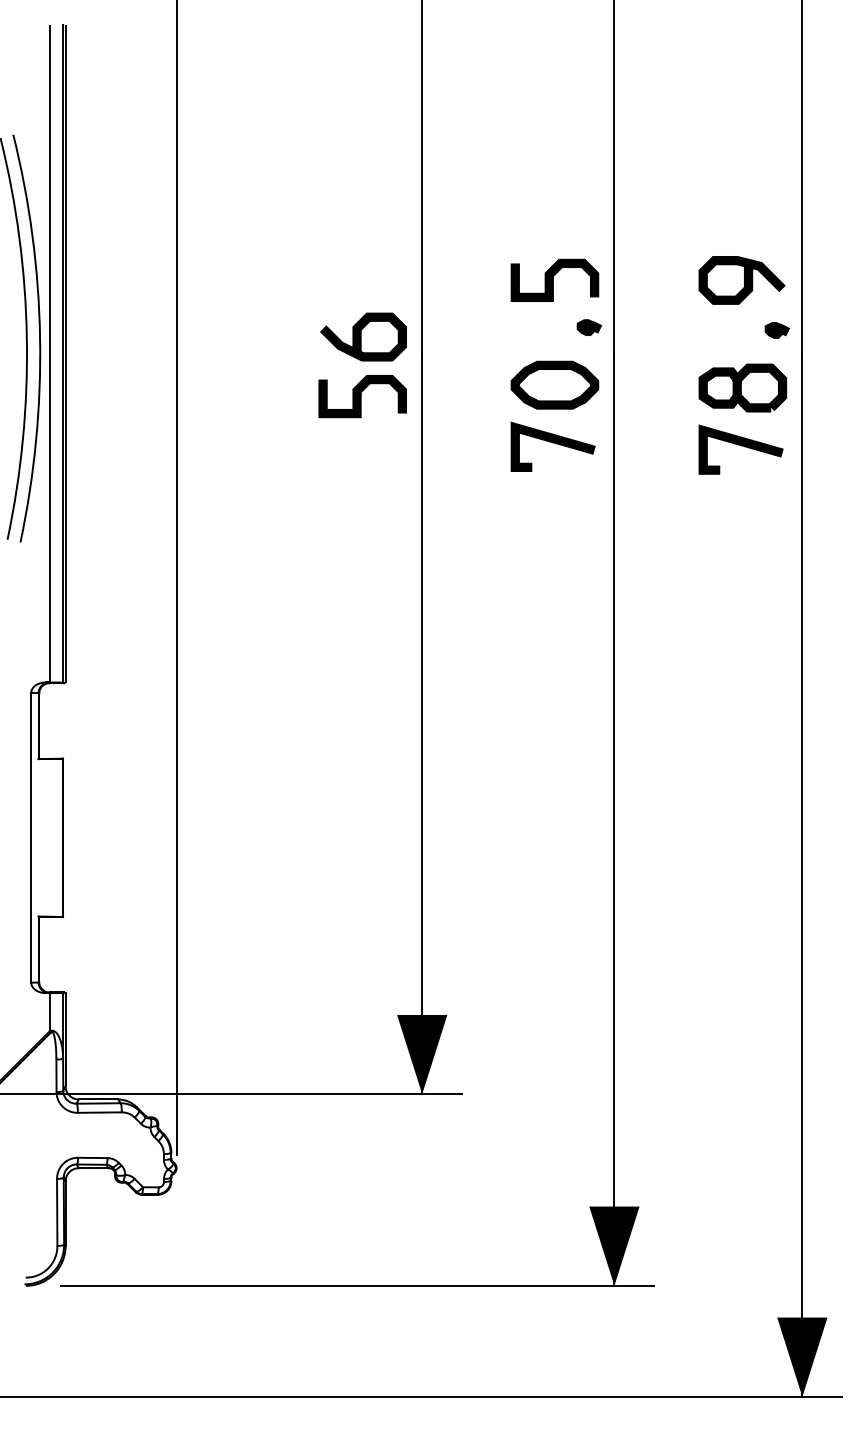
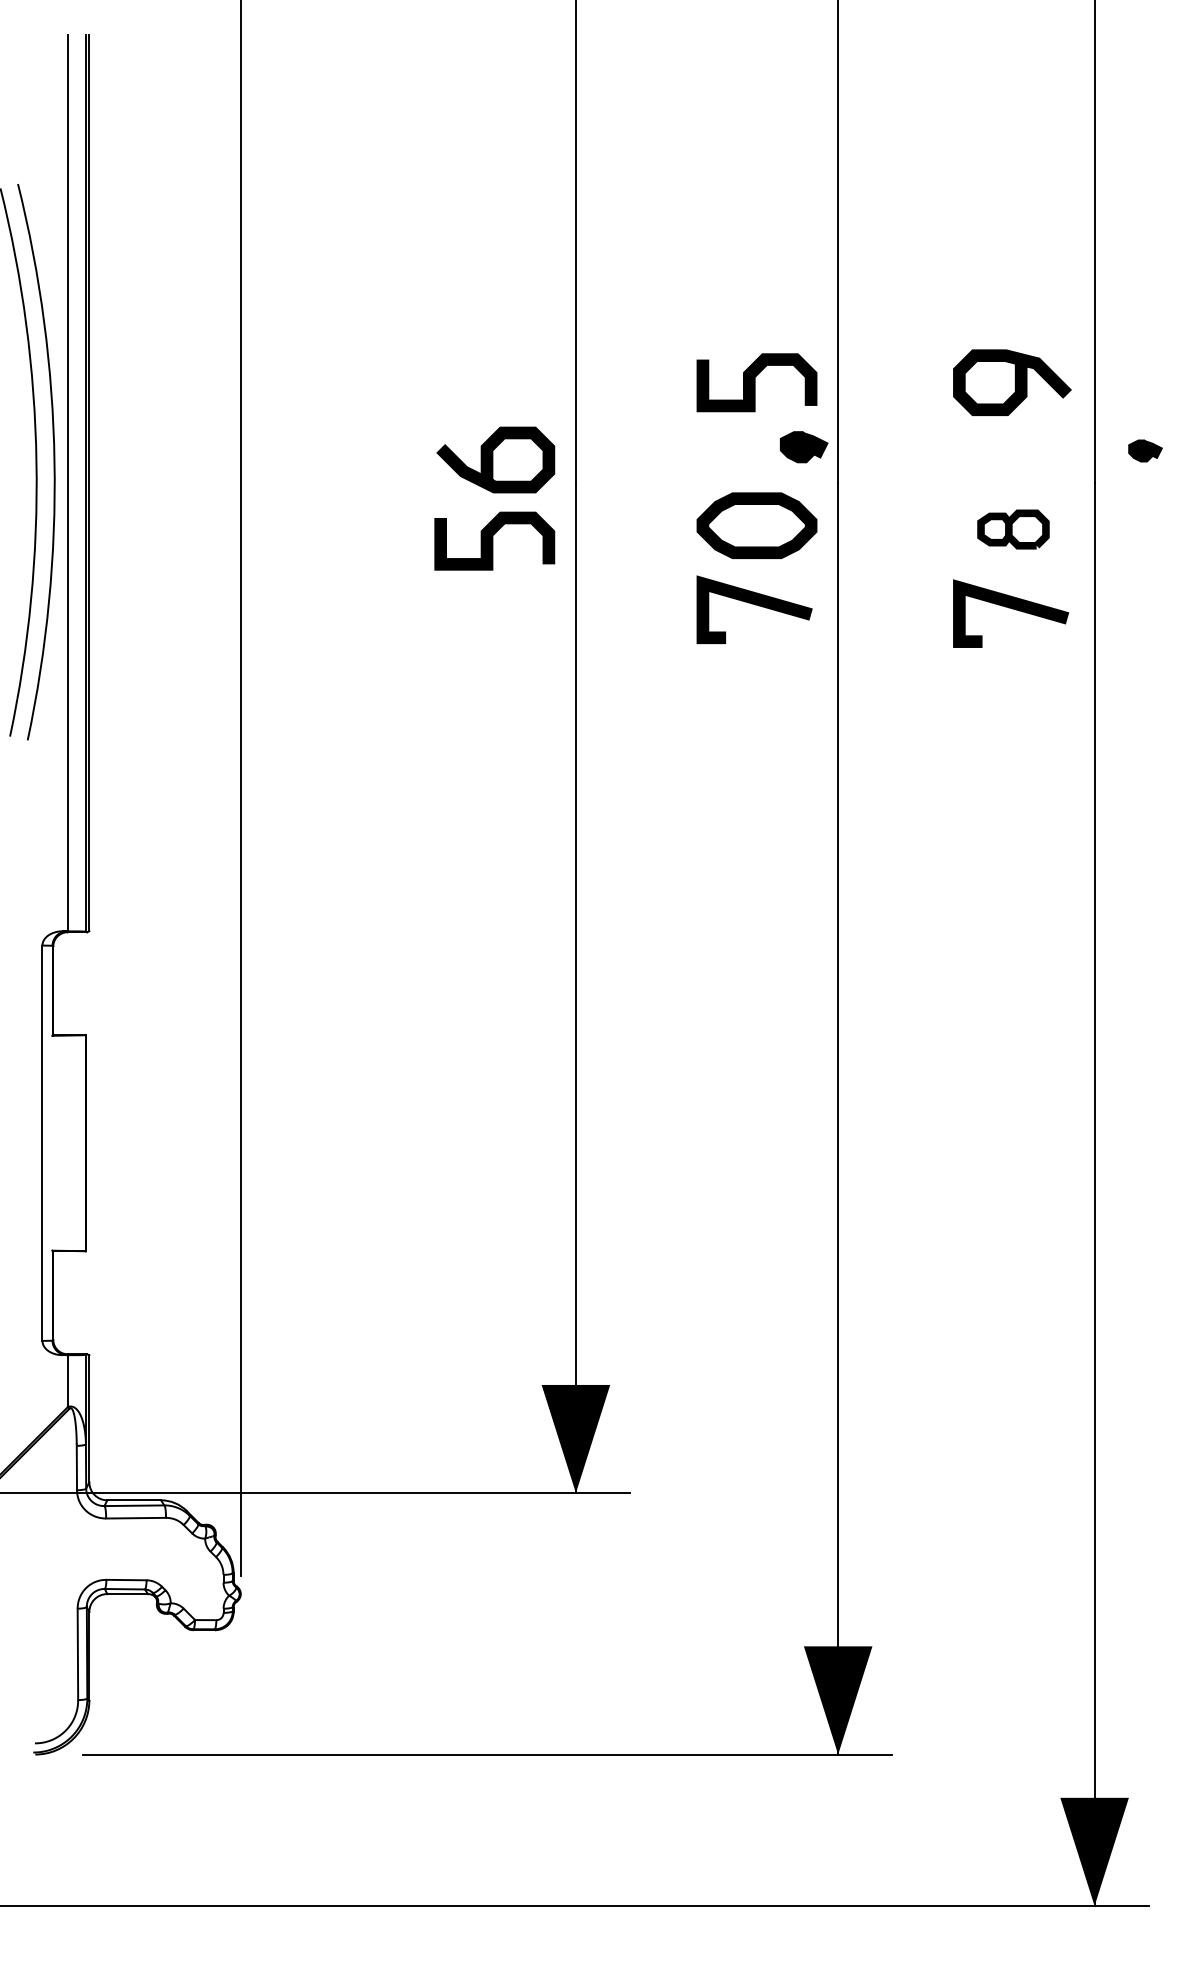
part: (589, 327) -> (803, 446), size x1.4
part: (777, 330) -> (1145, 450), moved
part: (742, 387) -> (1013, 529), size x0.6

